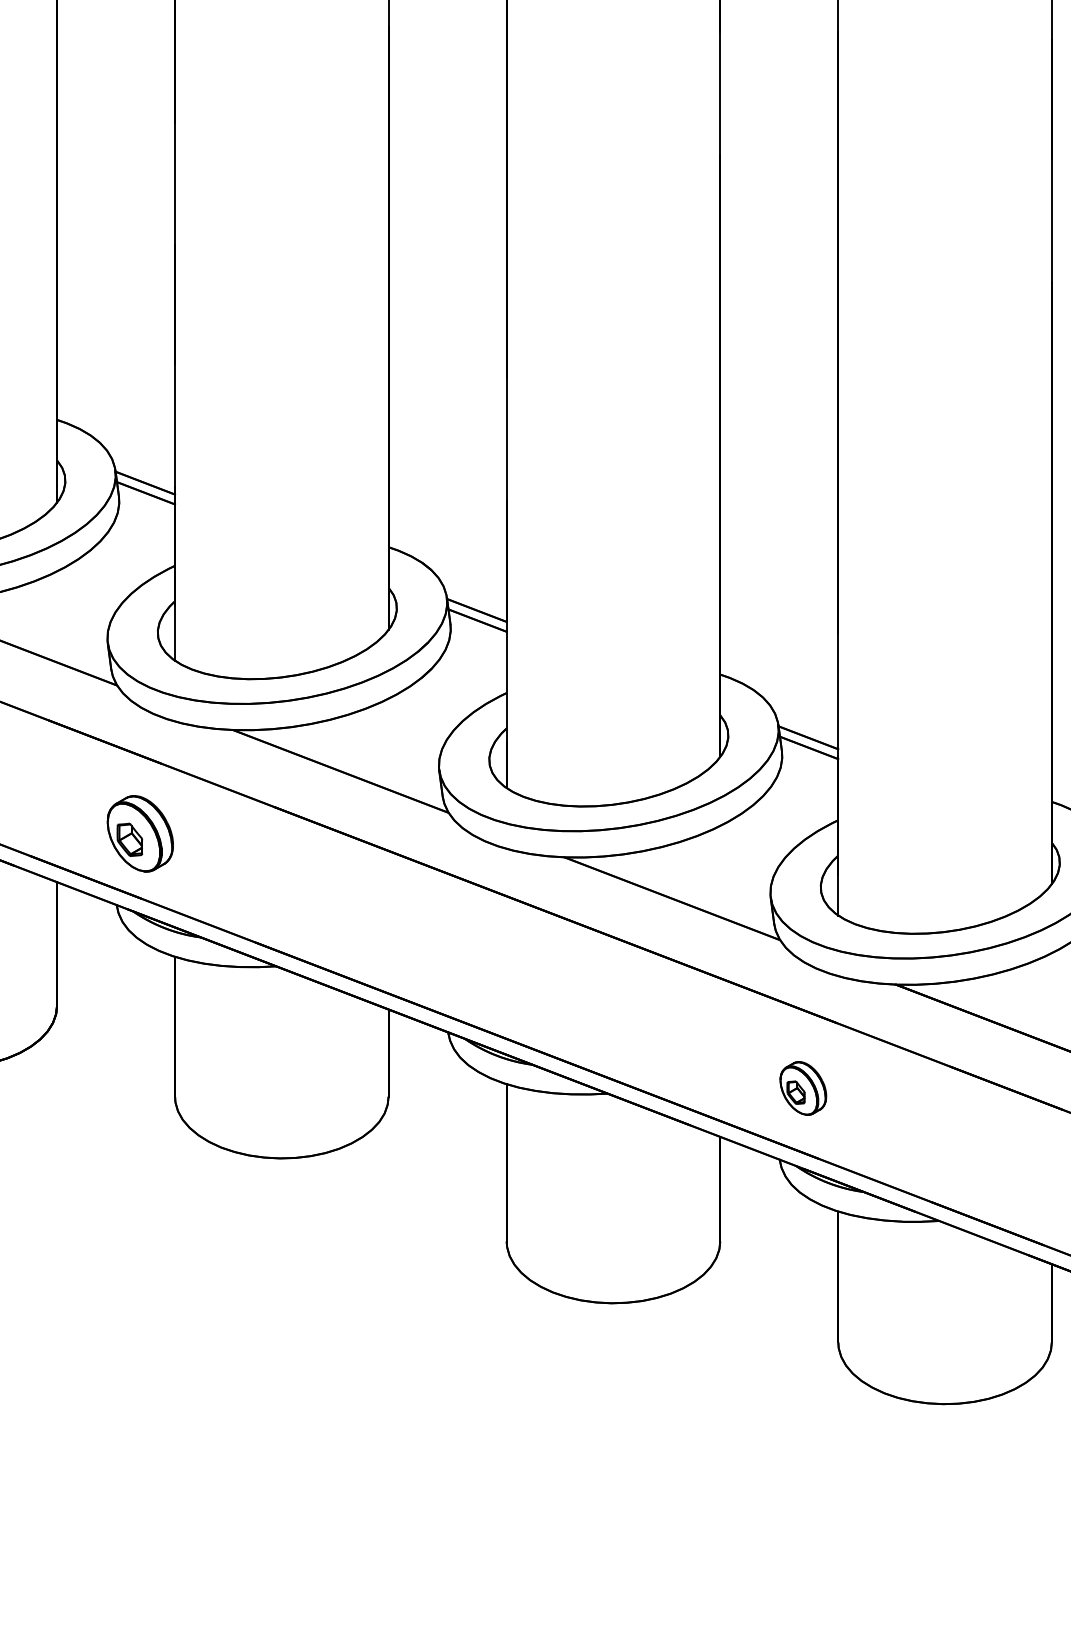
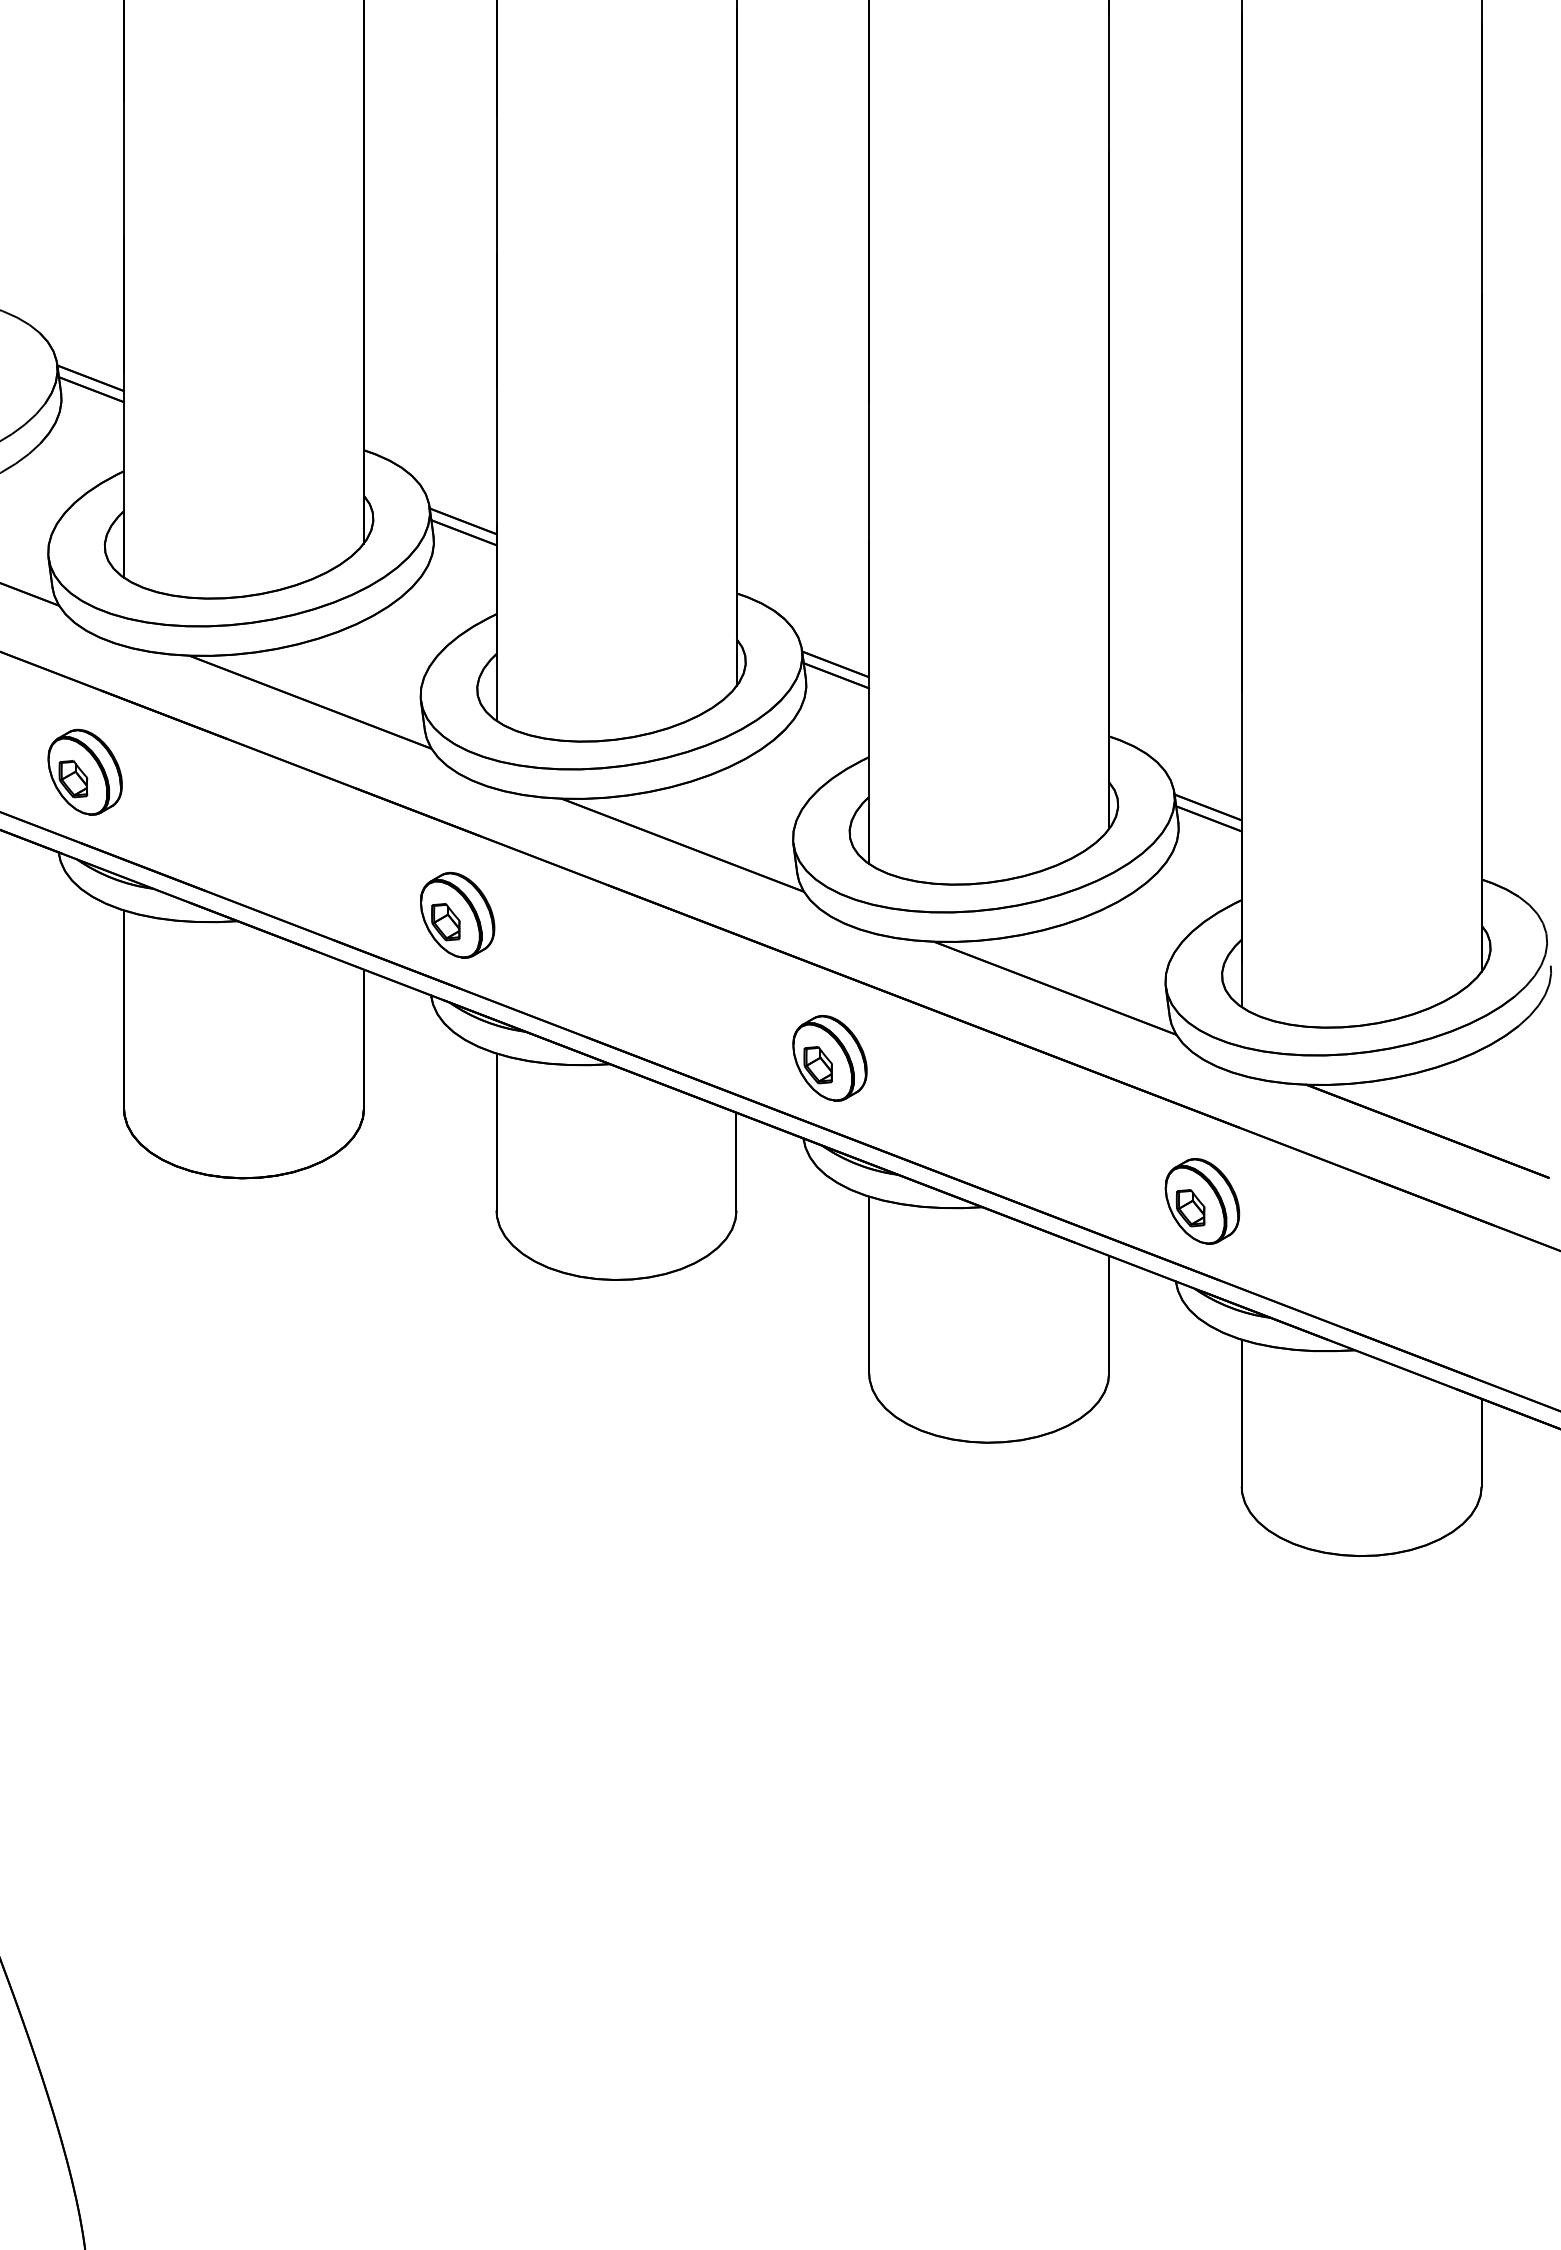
part: (471, 961) -> (829, 1058), added
part: (803, 1088) -> (1202, 1201), size x1.43

